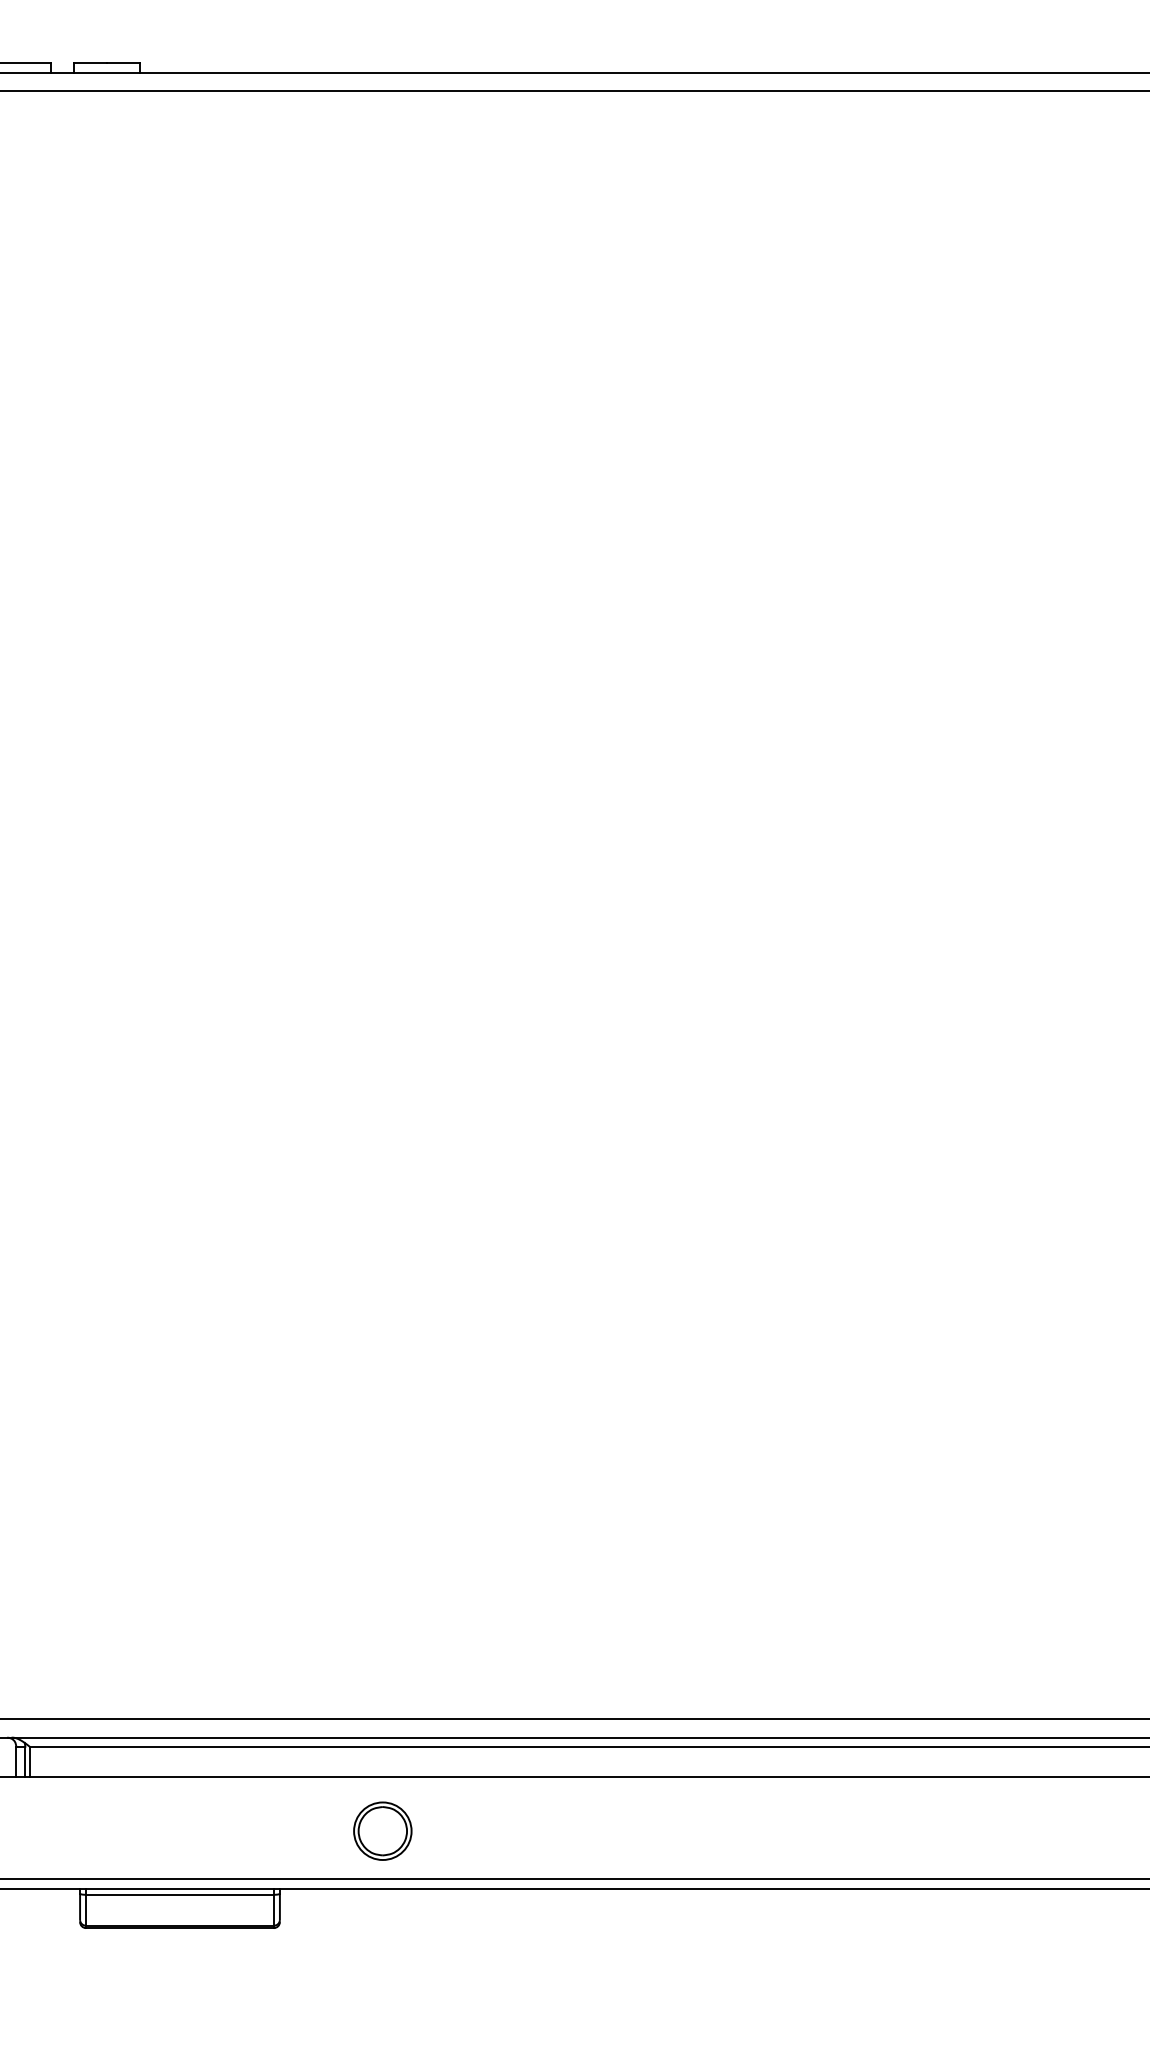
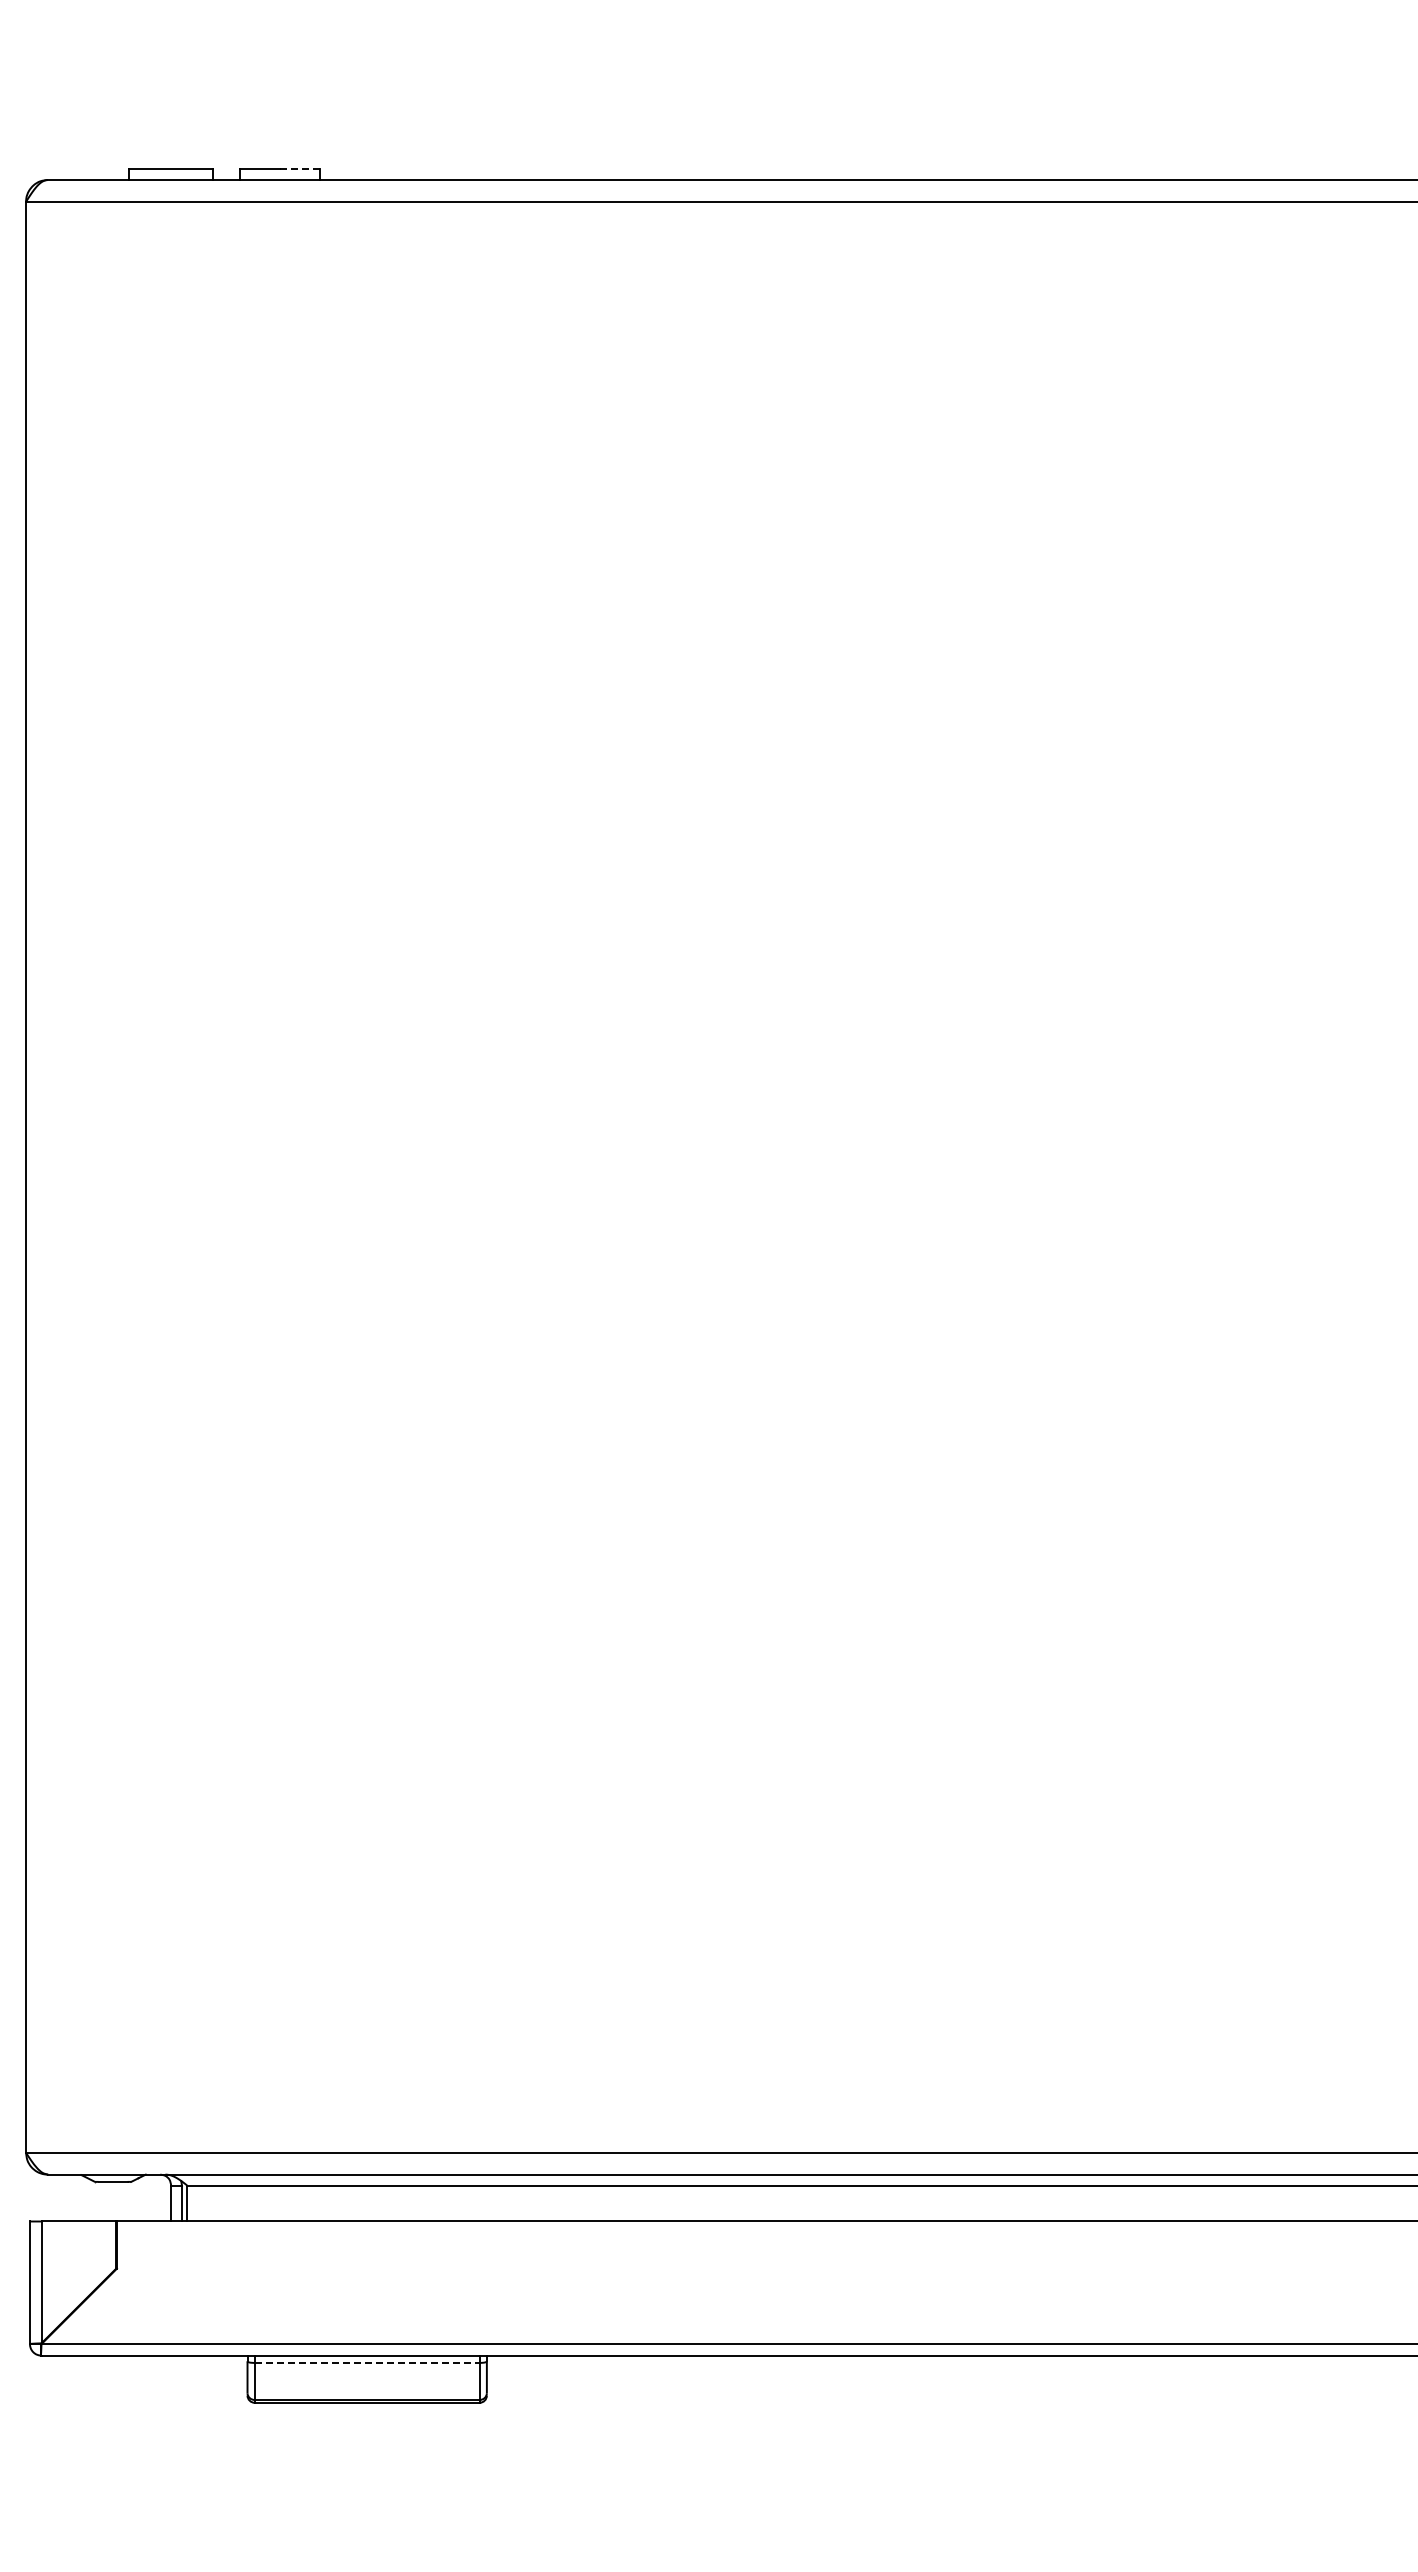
line: (123, 63) -> (299, 169), solid -> dashed
part: (382, 1831) -> (609, 2286), removed
line: (180, 1894) -> (367, 2362), solid -> dashed

